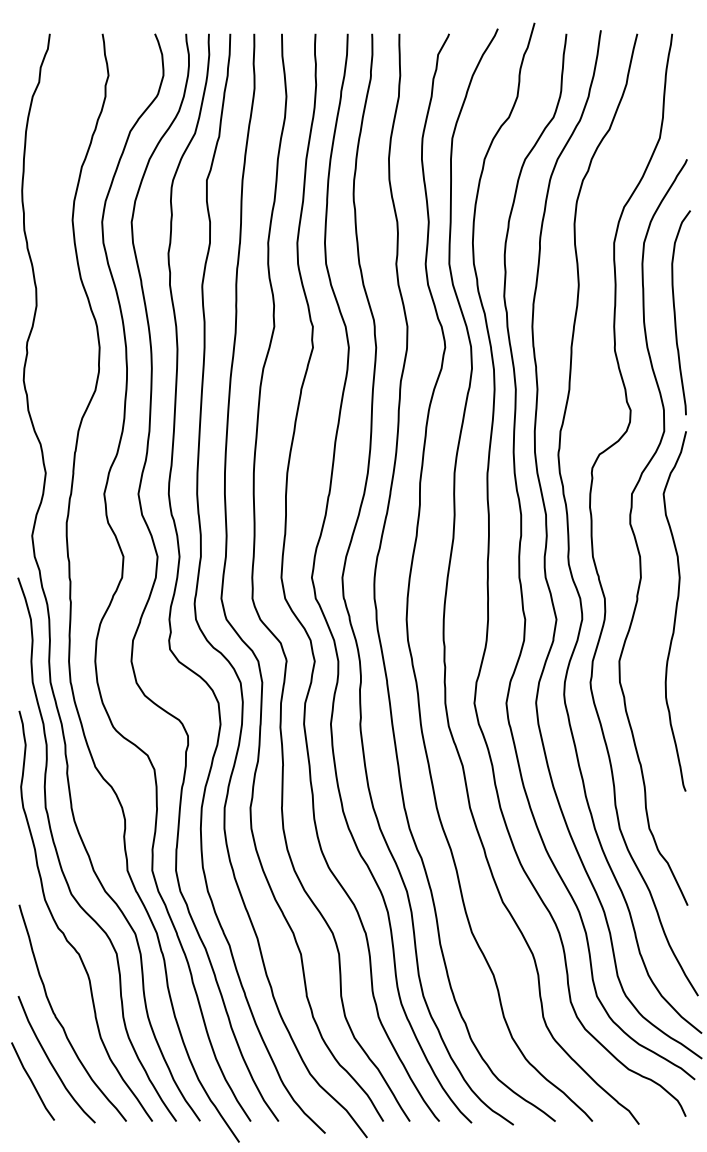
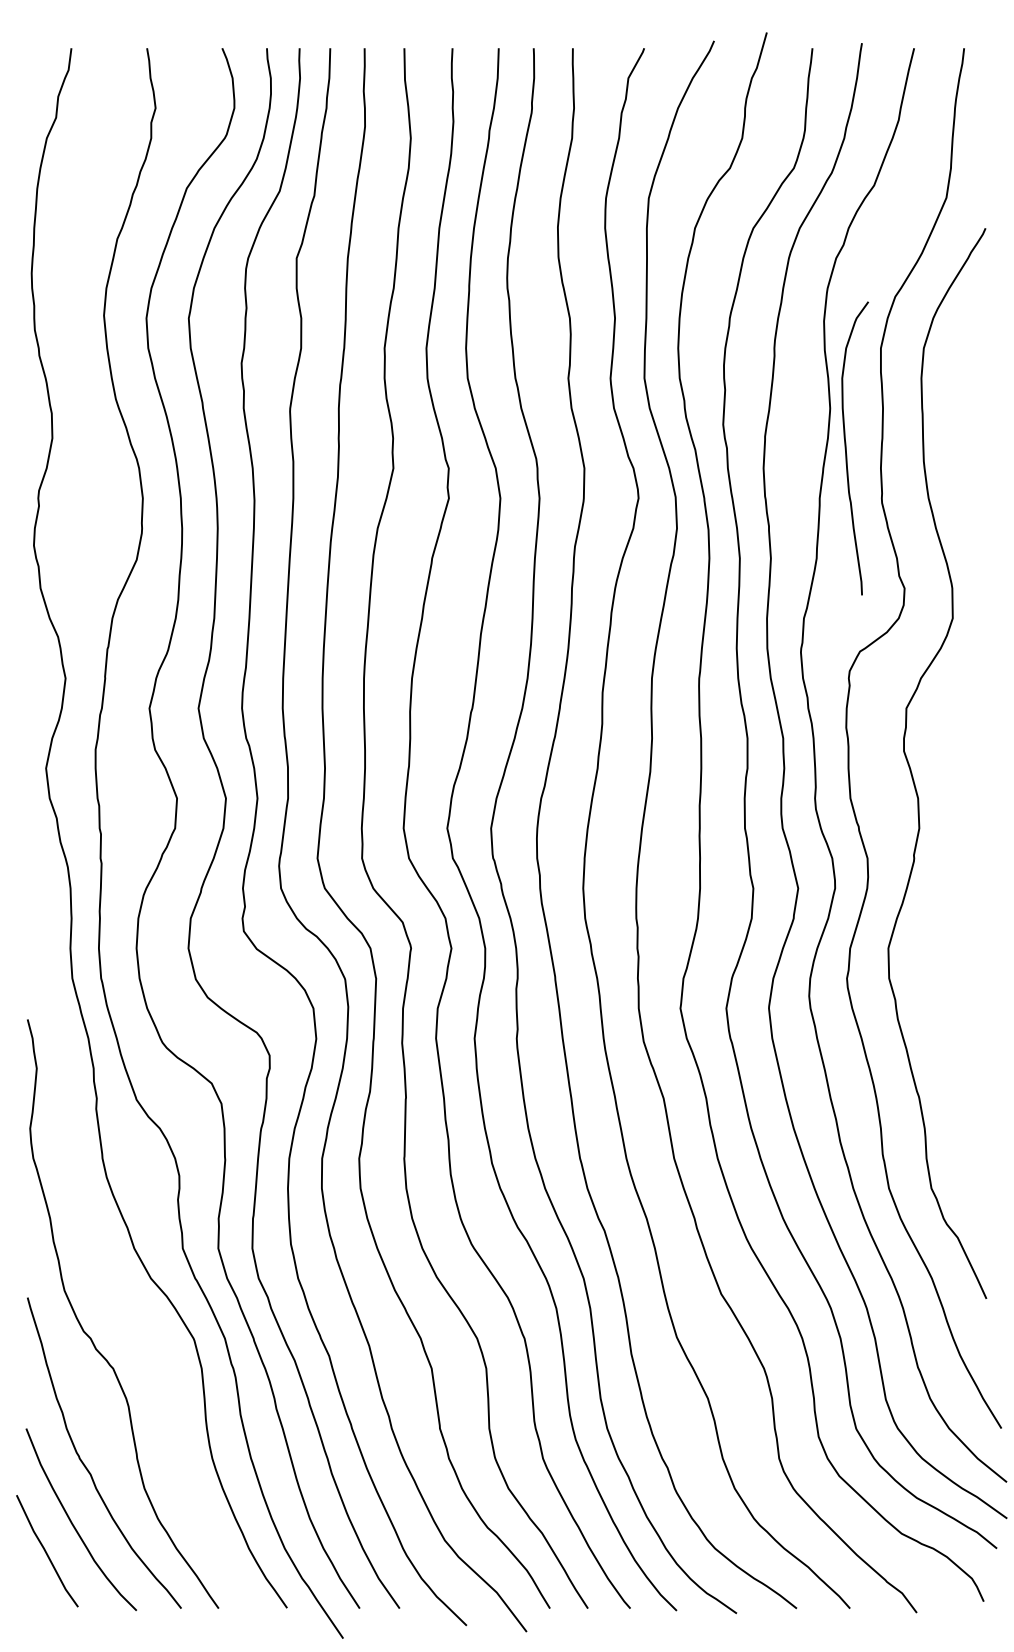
curve: (675, 312) -> (846, 448), moved
curve: (675, 611) -> (968, 876), removed
curve: (59, 857) -> (85, 1229), removed

